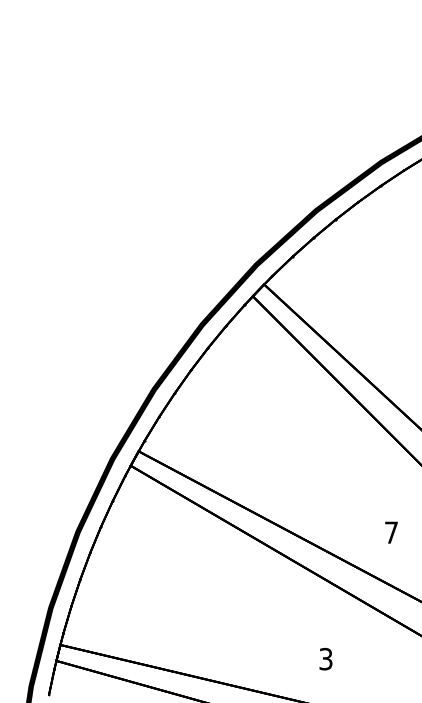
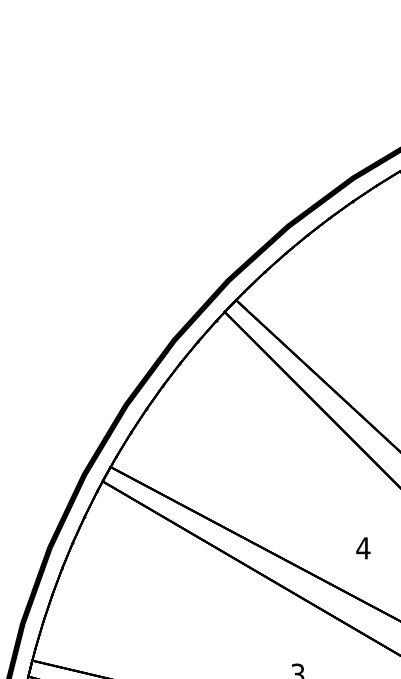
text: (391, 532) -> (363, 548), 7 -> 4

